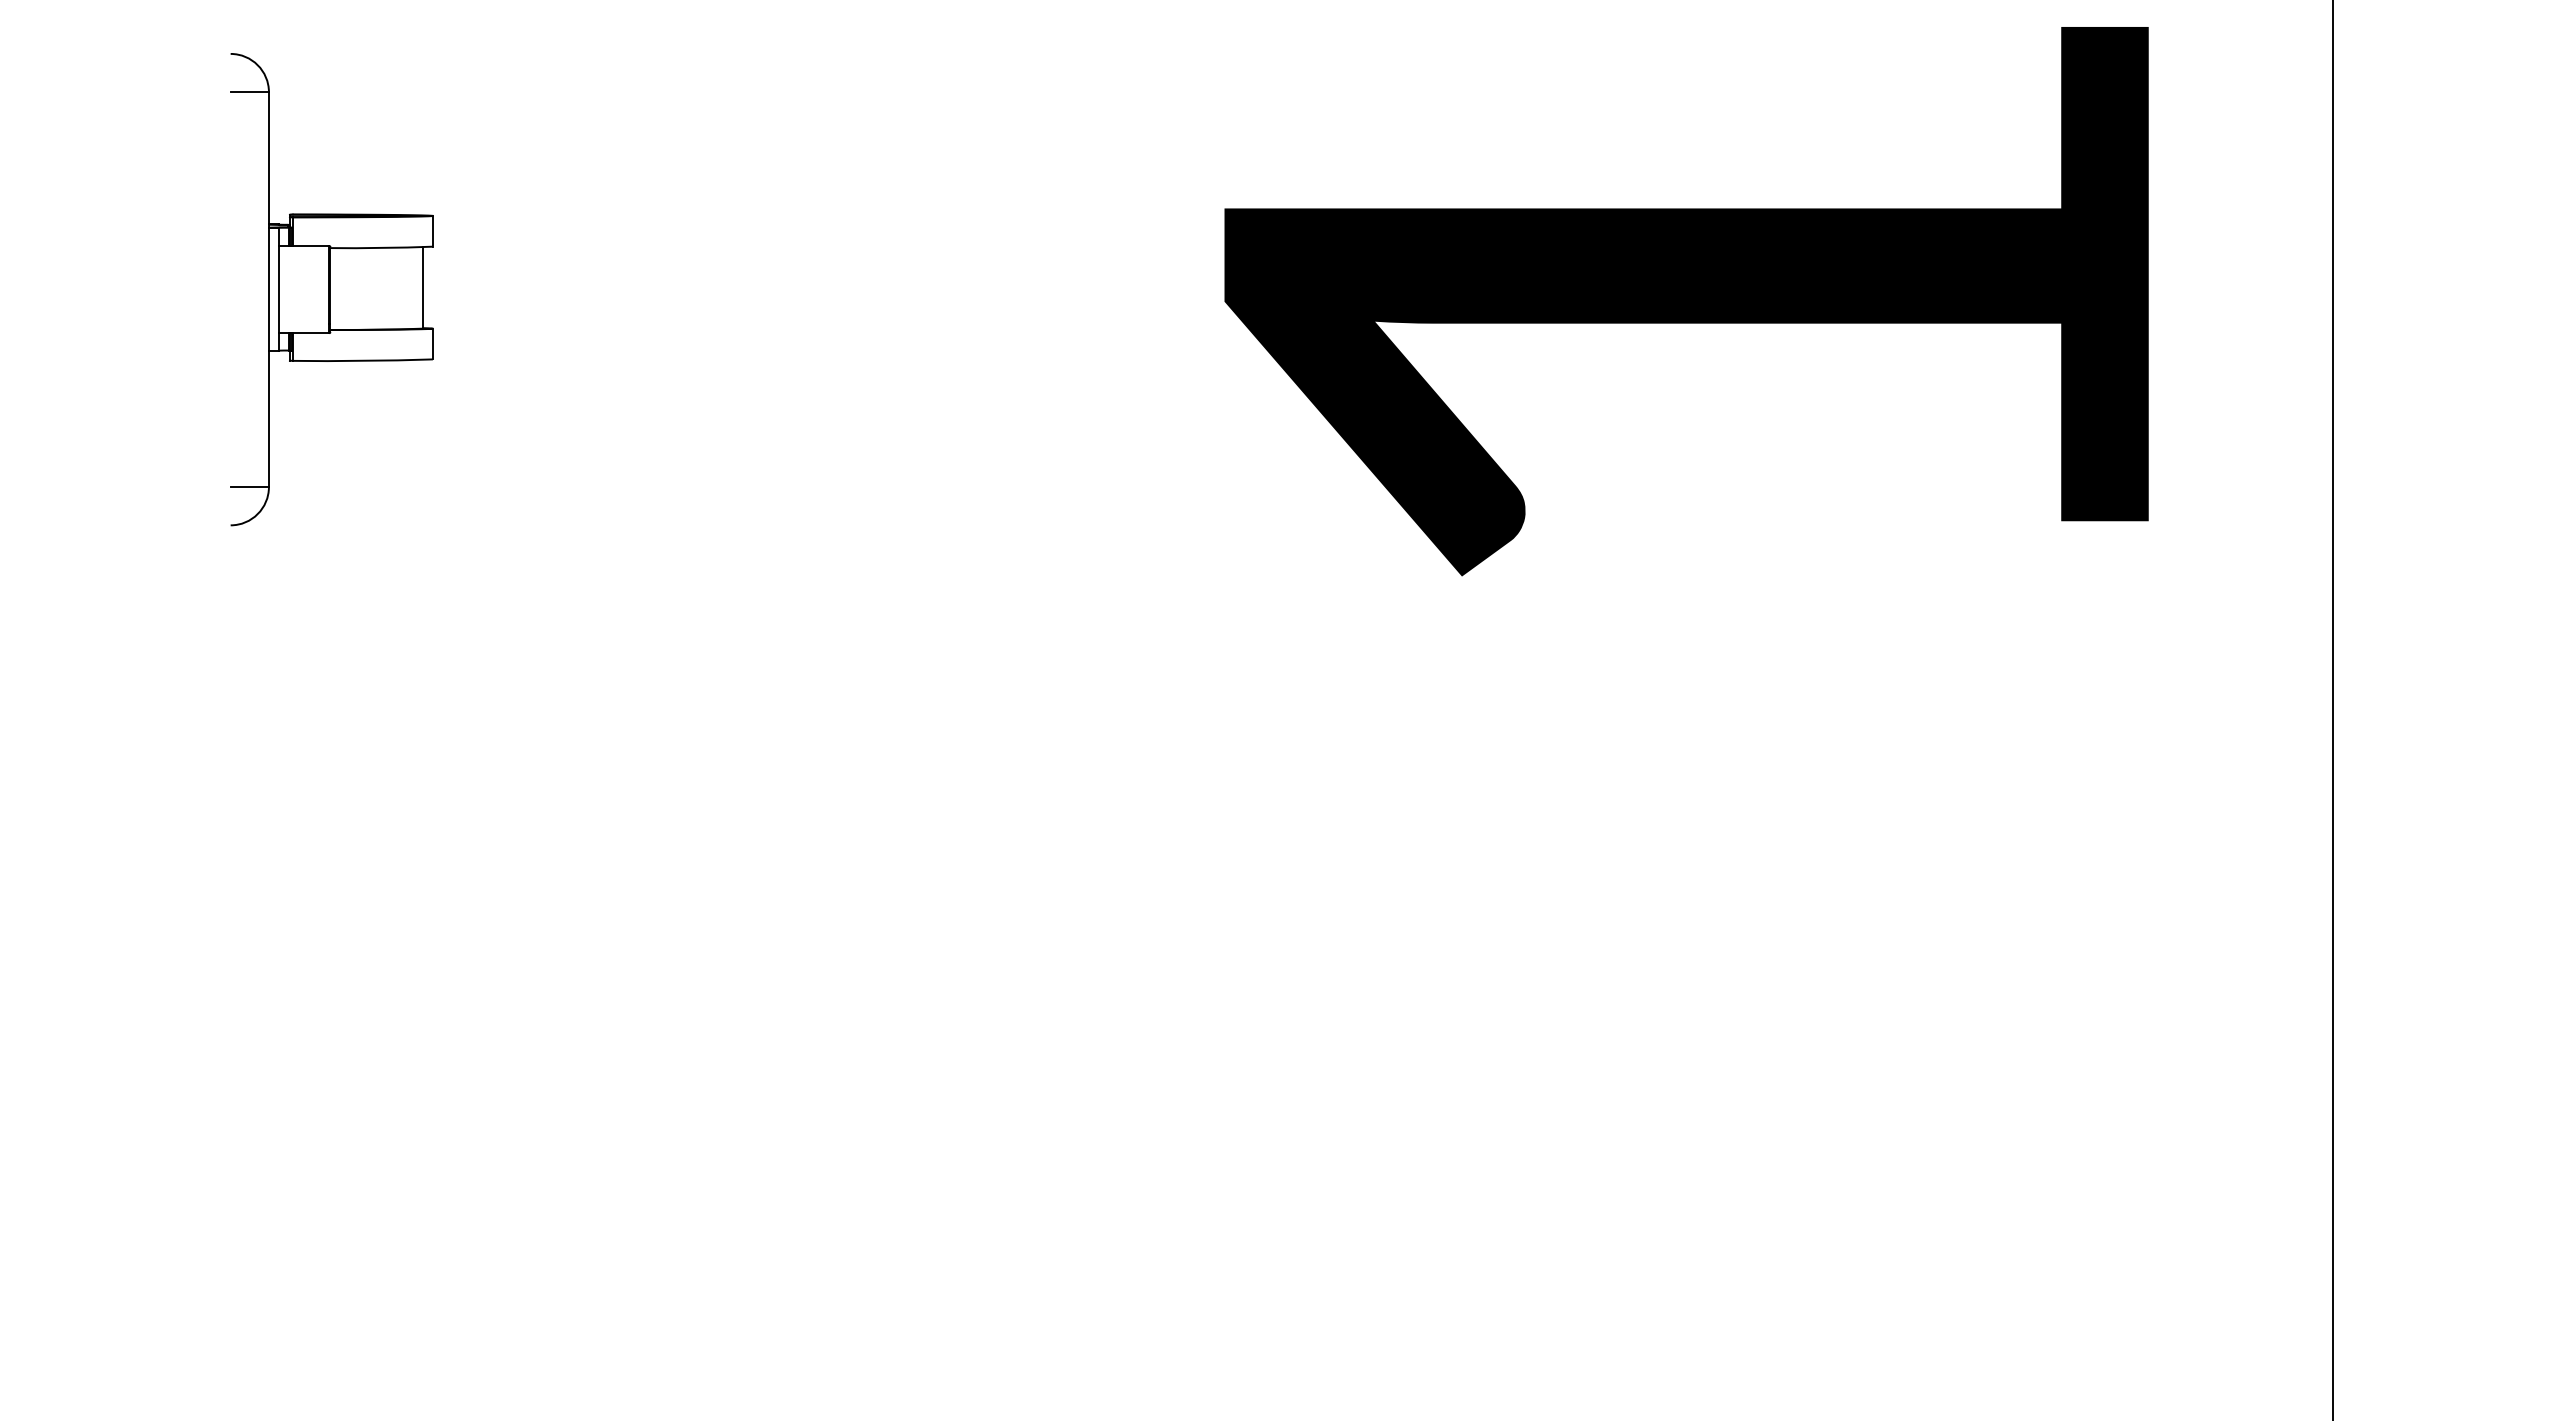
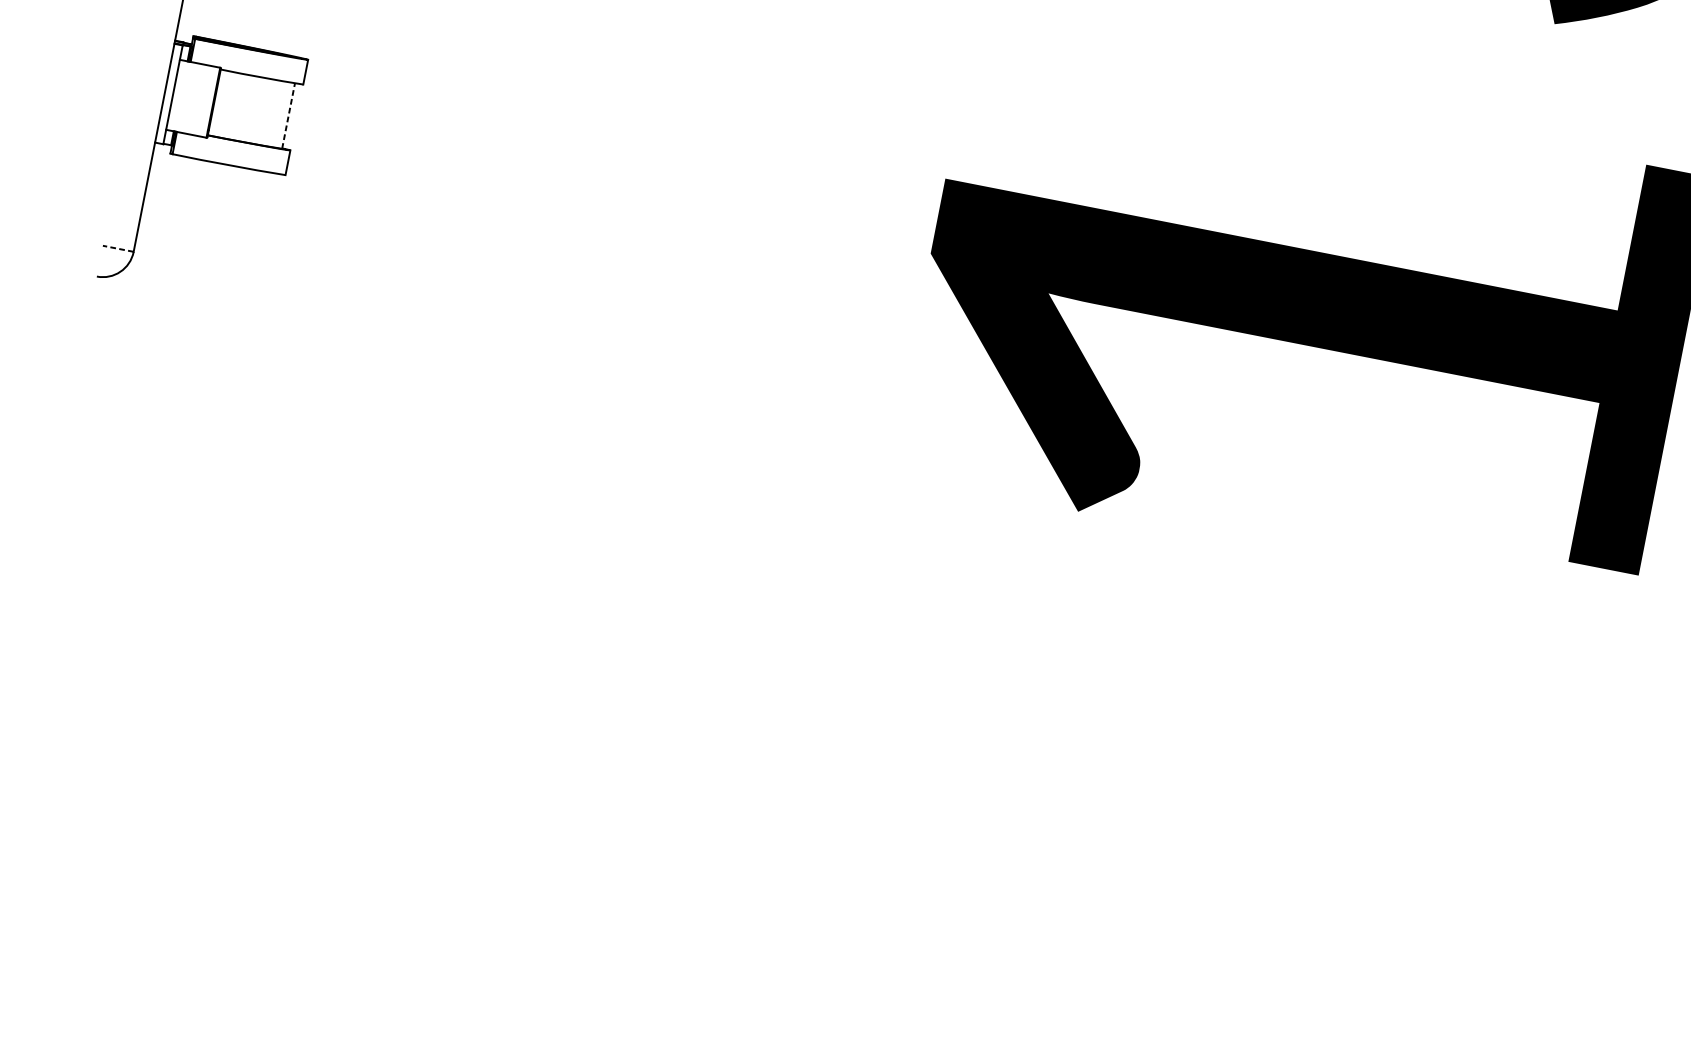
line: (422, 287) -> (288, 115), solid -> dashed
line: (249, 487) -> (117, 249), solid -> dashed

